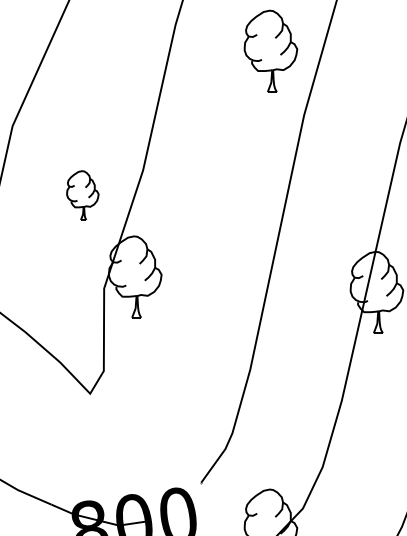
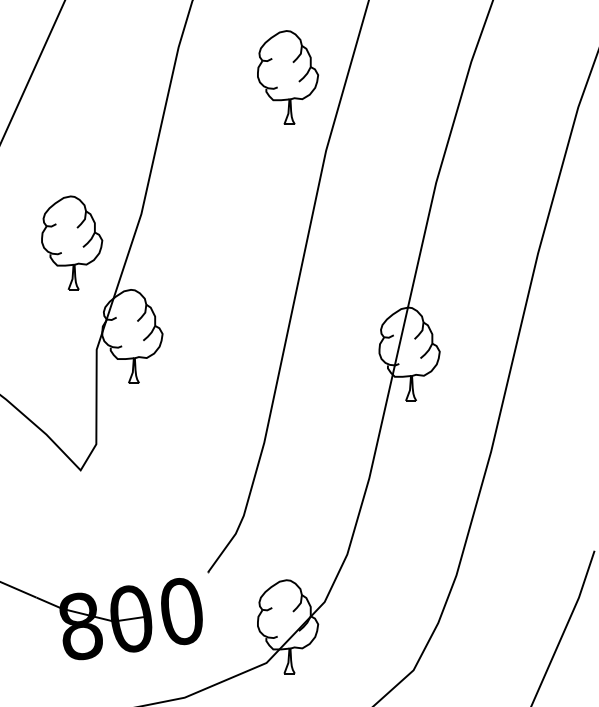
part: (83, 195) -> (72, 242), size x1.67

